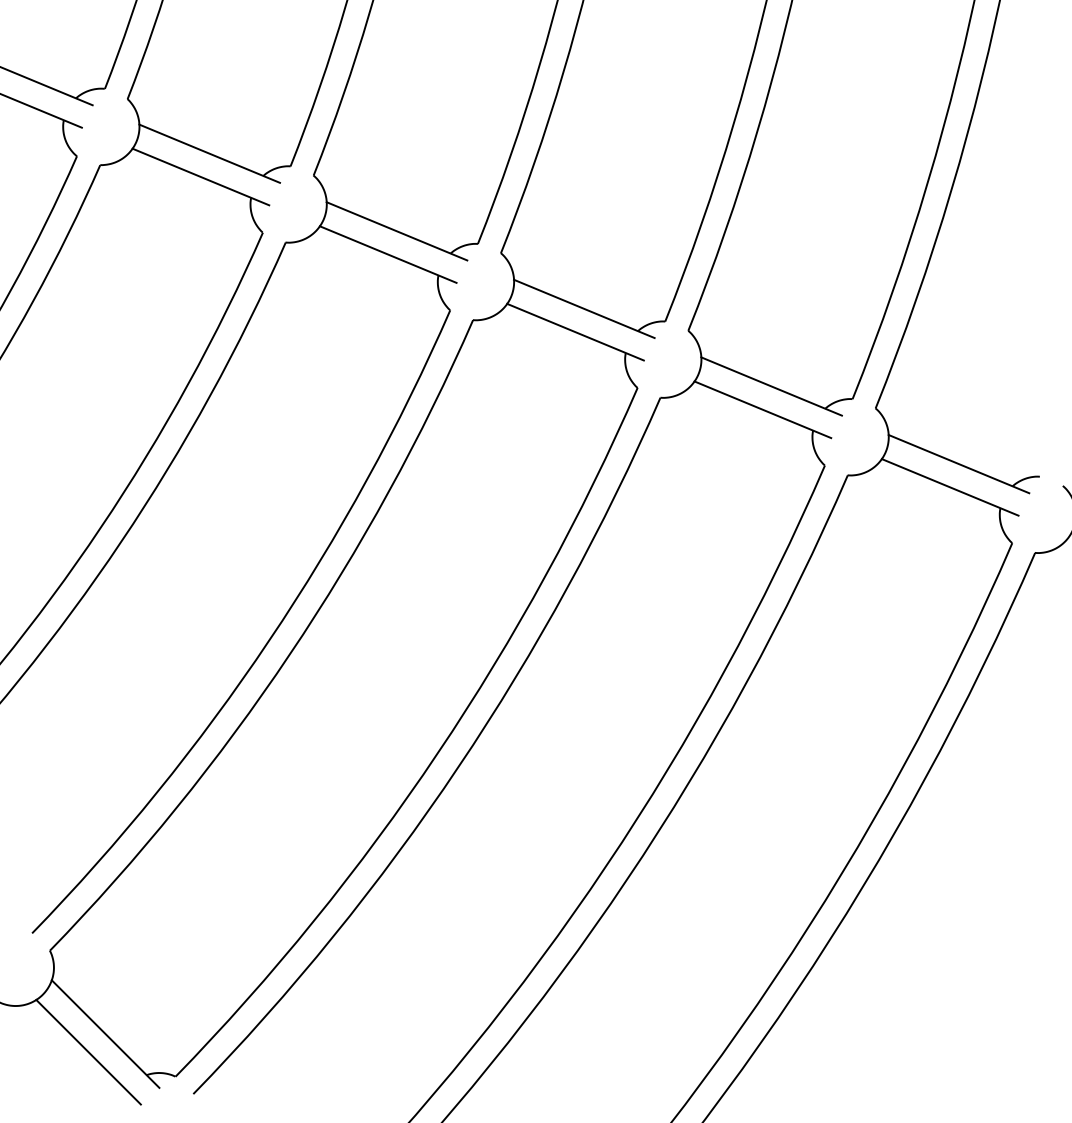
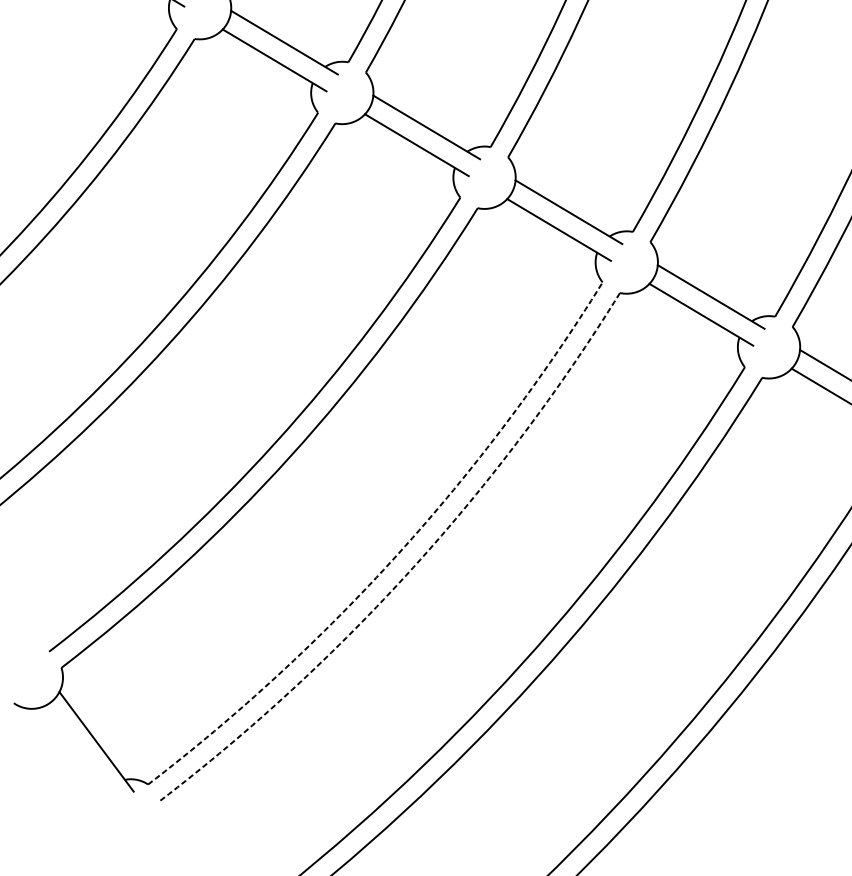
arc: (437, 753) -> (397, 554), solid -> dashed
arc: (458, 767) -> (413, 567), solid -> dashed
line: (88, 1051) -> (80, 753), removed

